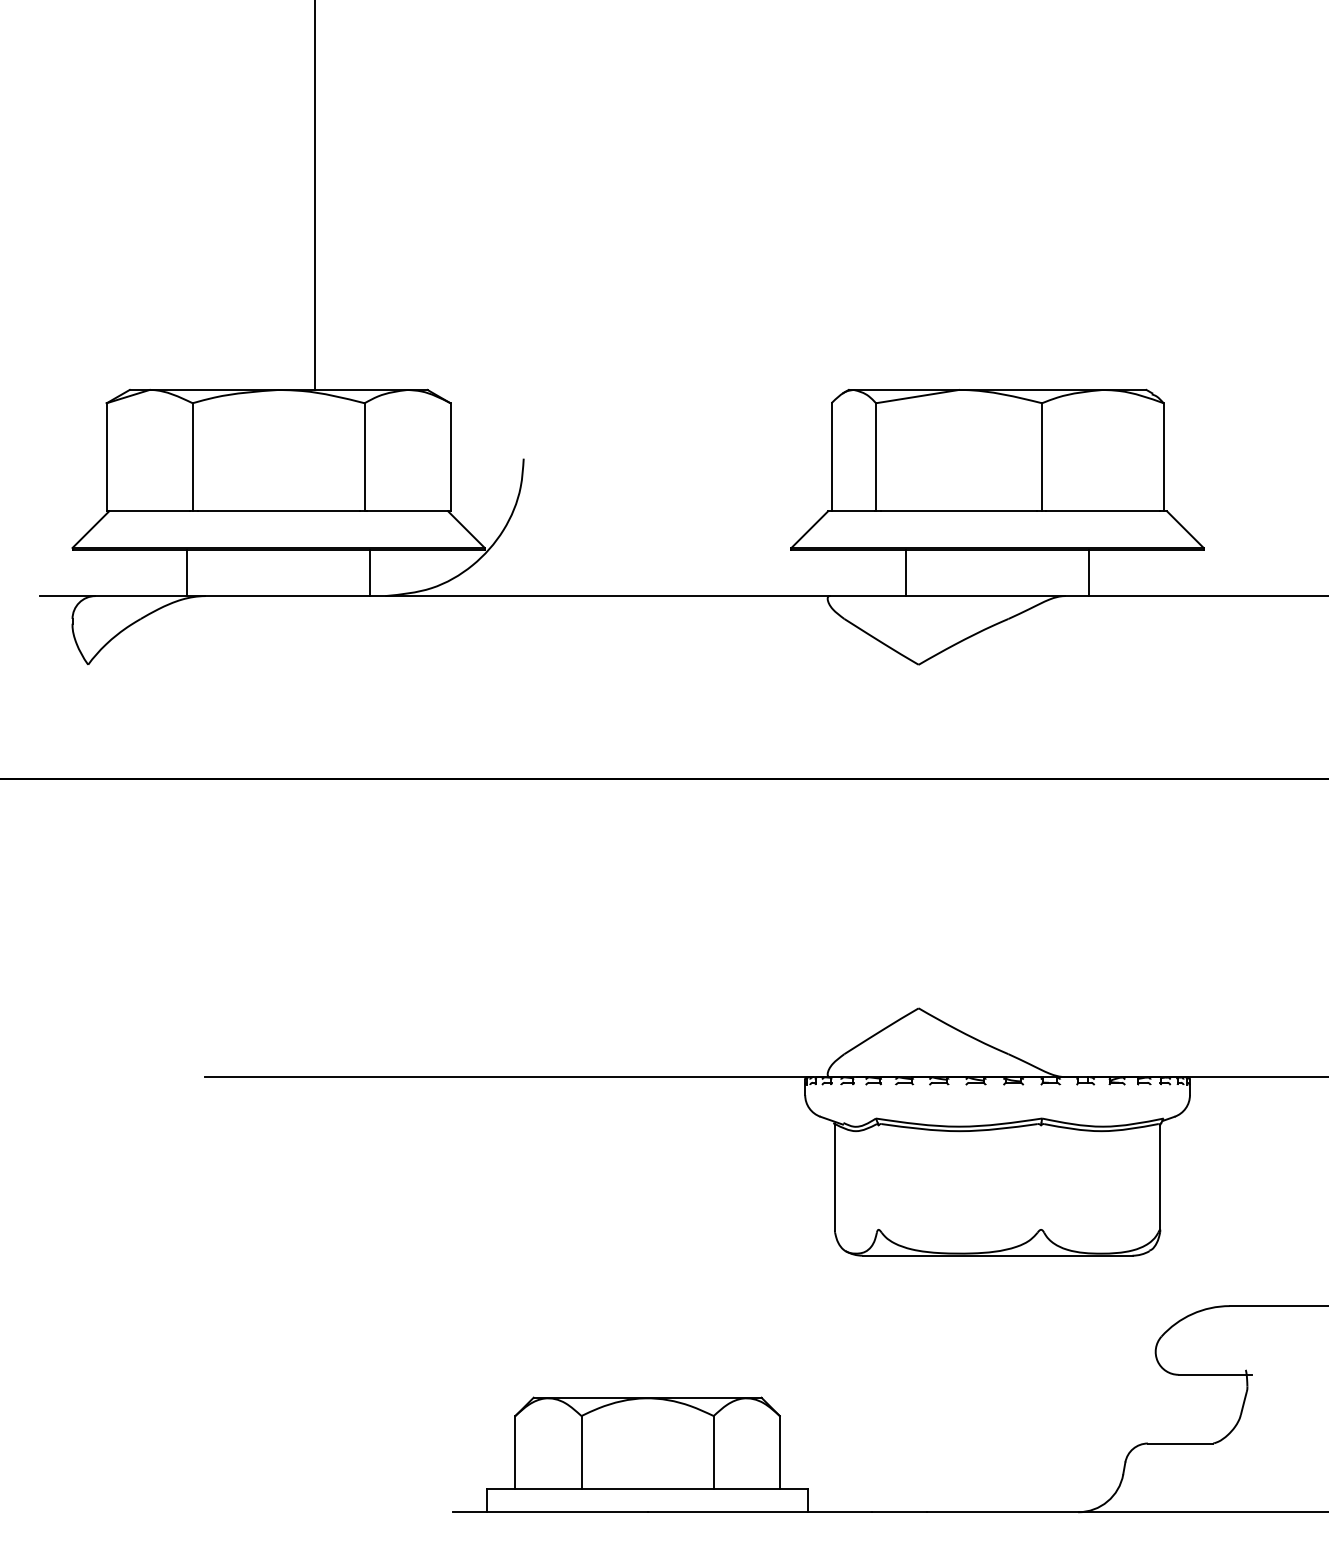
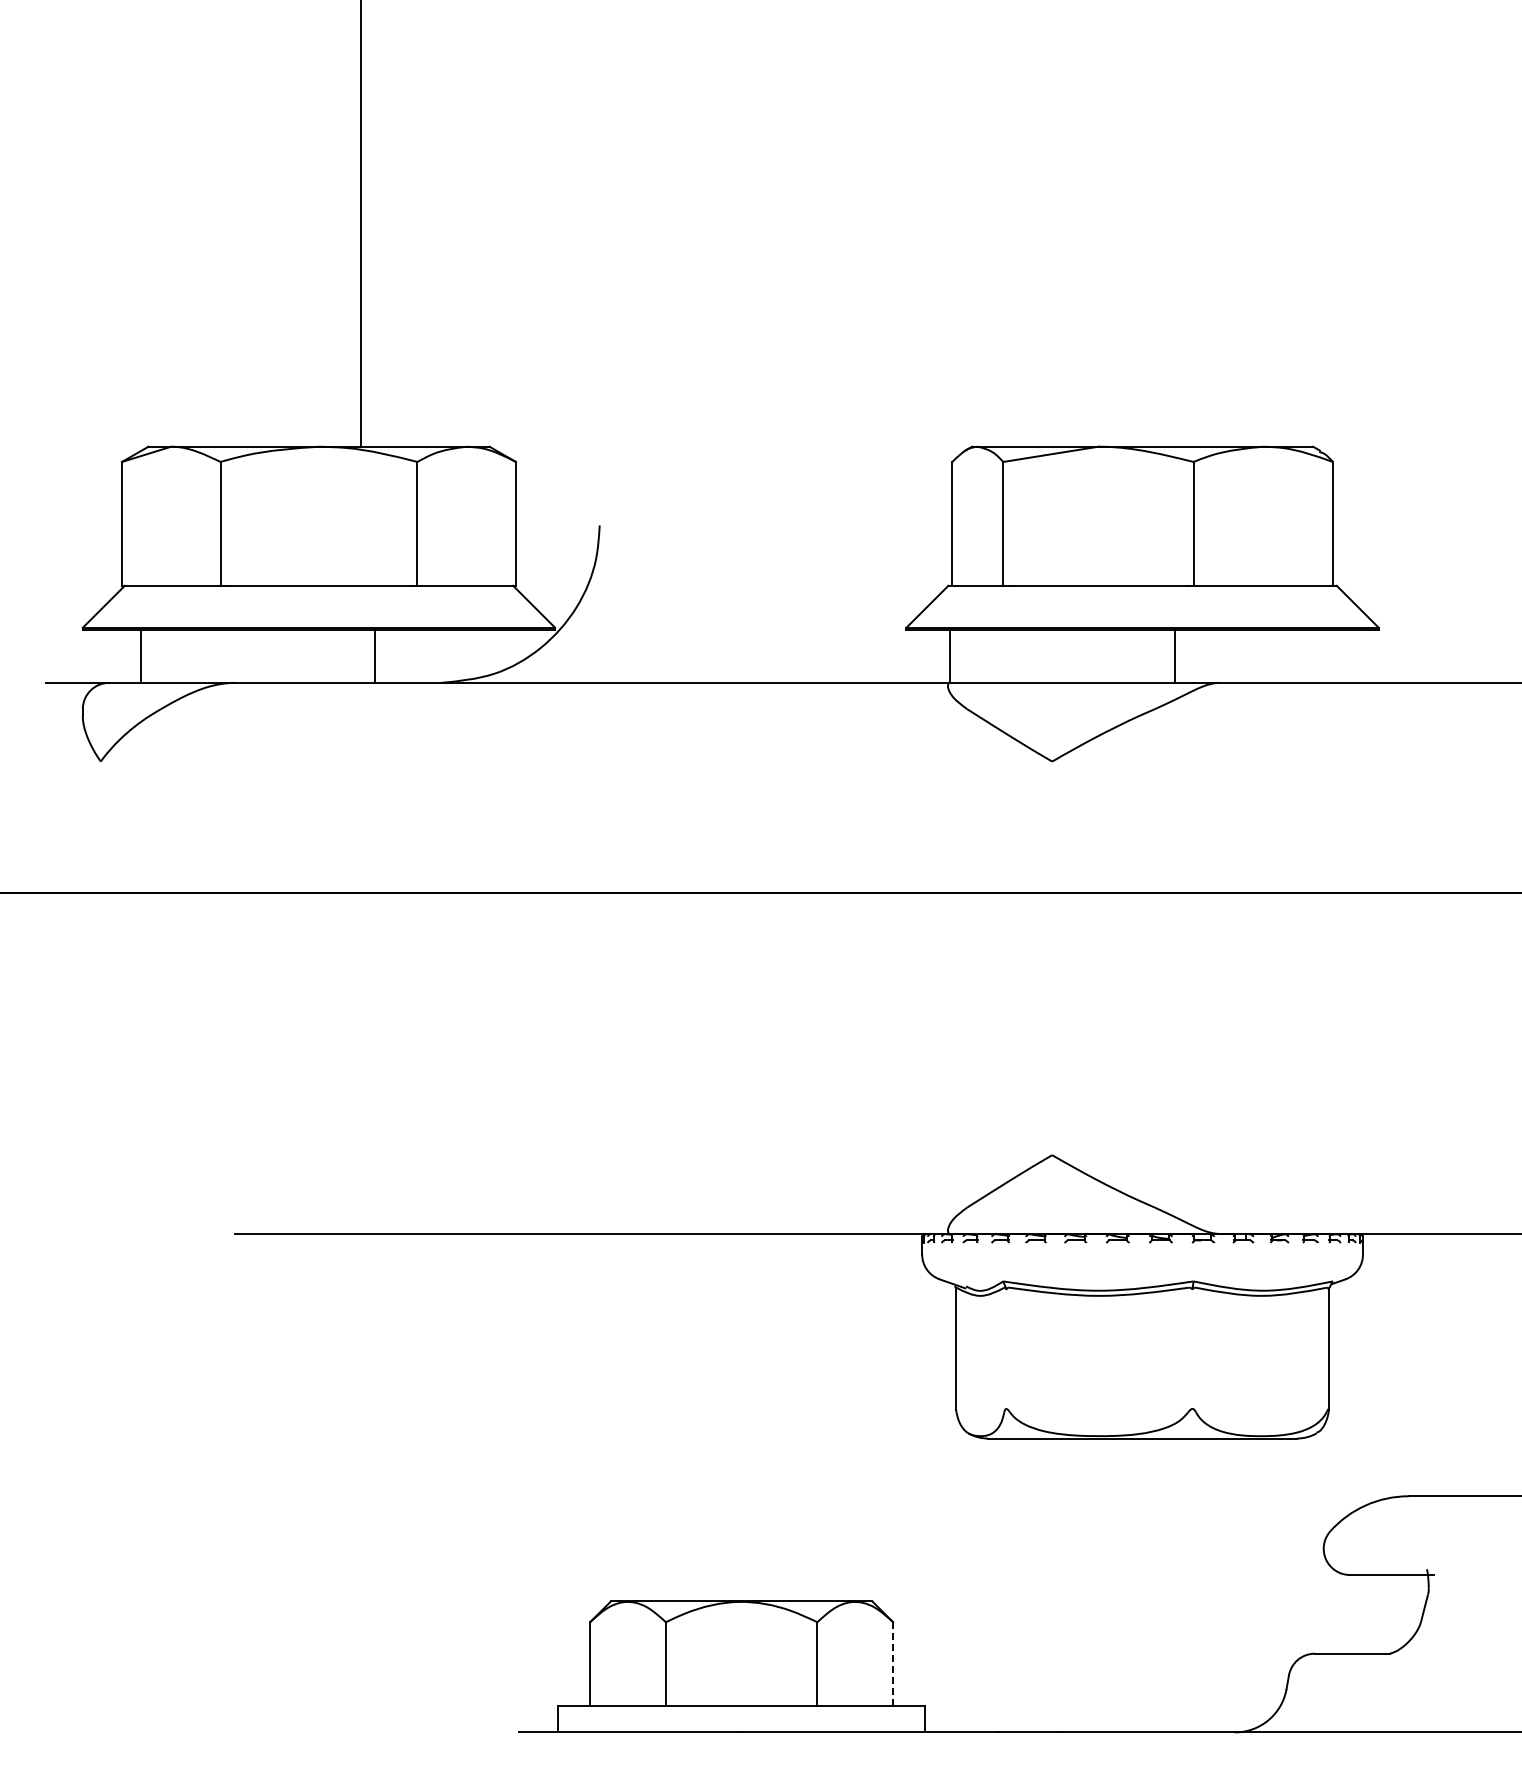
line: (187, 573) -> (141, 656), moved
line: (369, 573) -> (374, 656), moved
line: (905, 573) -> (949, 656), moved
line: (1089, 573) -> (1174, 656), moved
line: (780, 1452) -> (893, 1664), solid -> dashed

